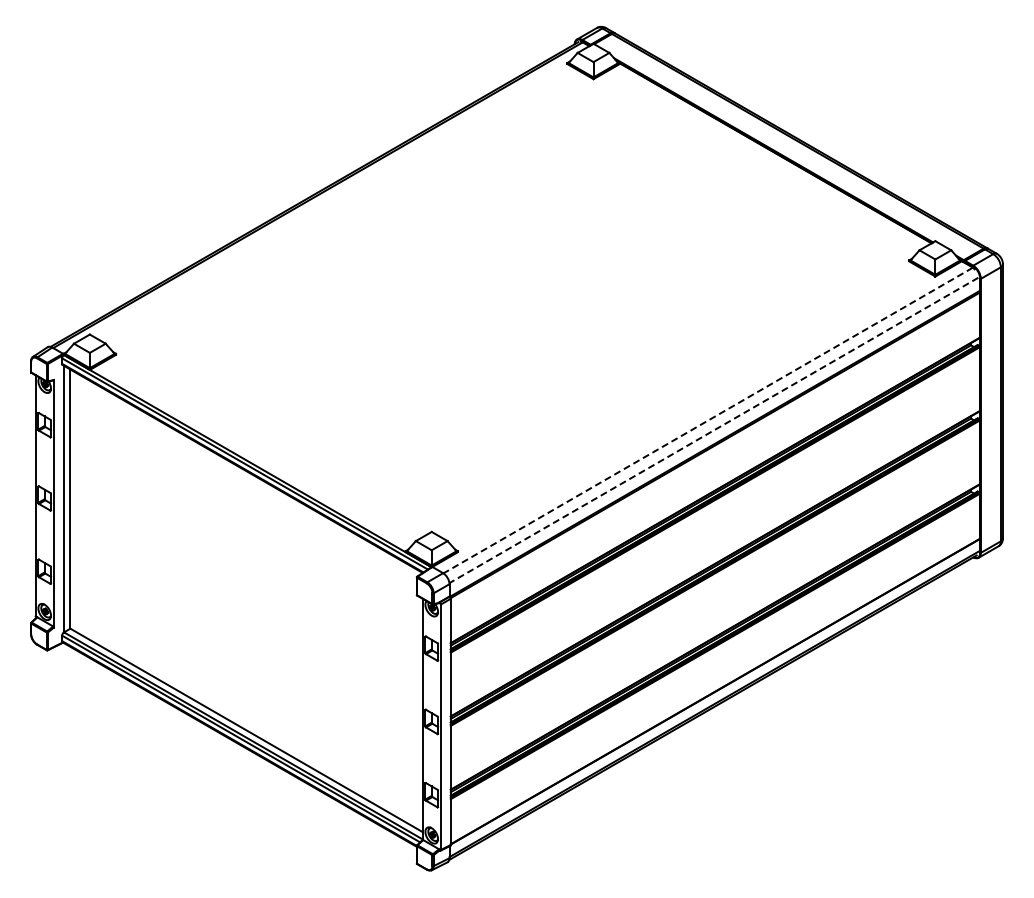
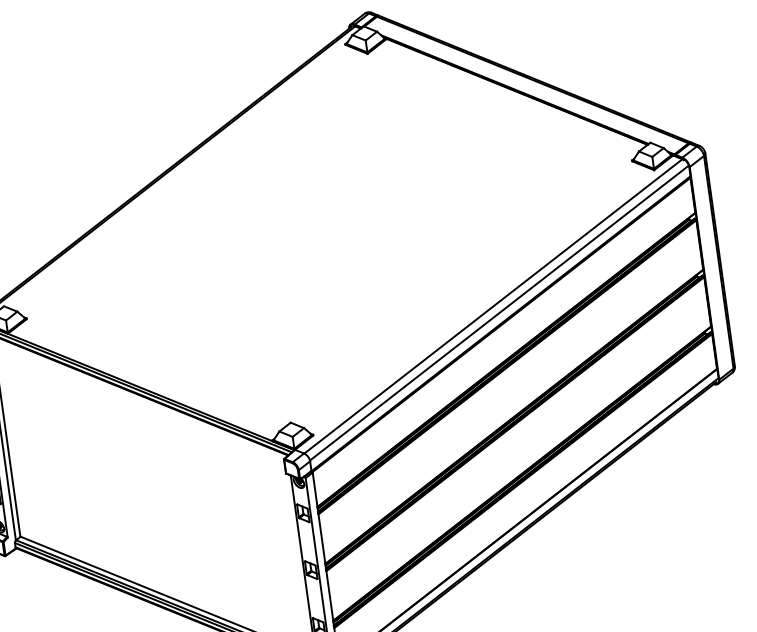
line: (708, 420) -> (493, 306), dashed -> solid
line: (713, 430) -> (498, 313), dashed -> solid

